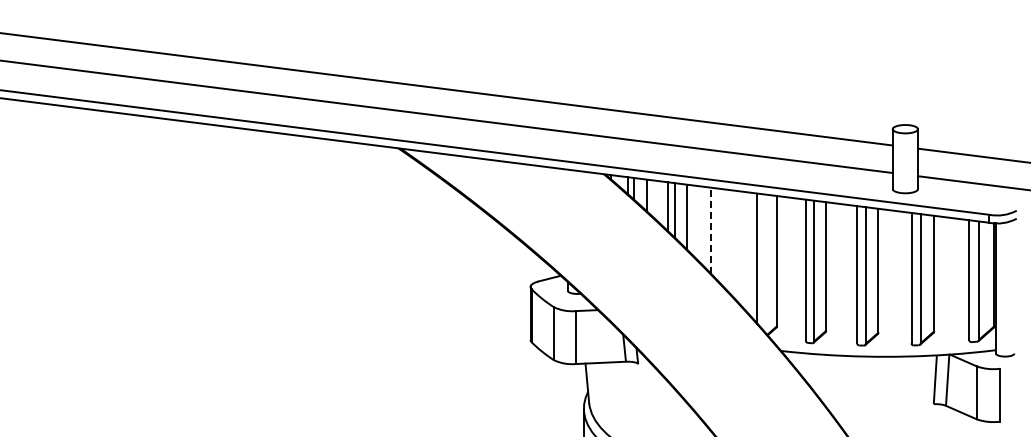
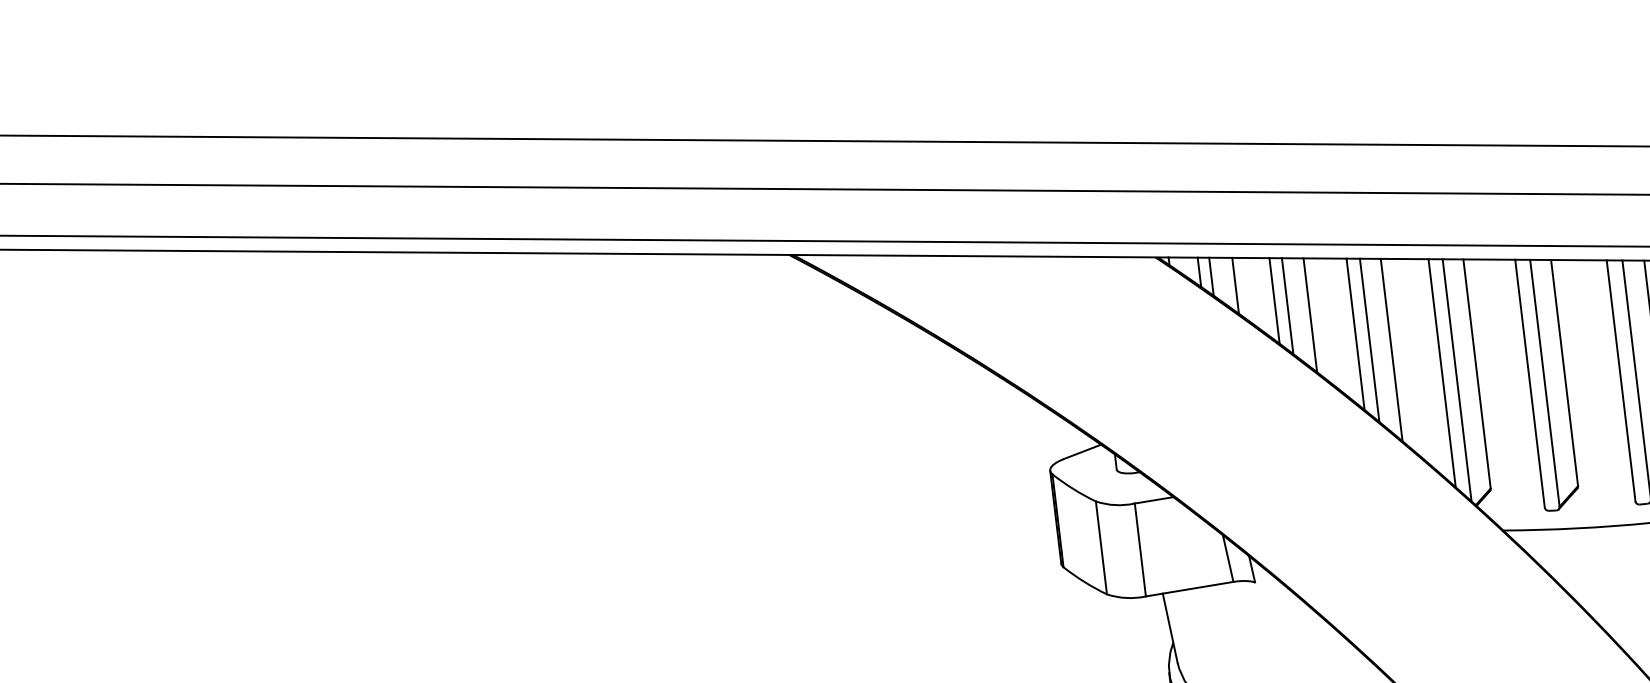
line: (711, 230) -> (1356, 333), dashed -> solid
line: (718, 234) -> (1369, 339), added
line: (730, 242) -> (1391, 350), added
line: (765, 263) -> (1457, 380), added

